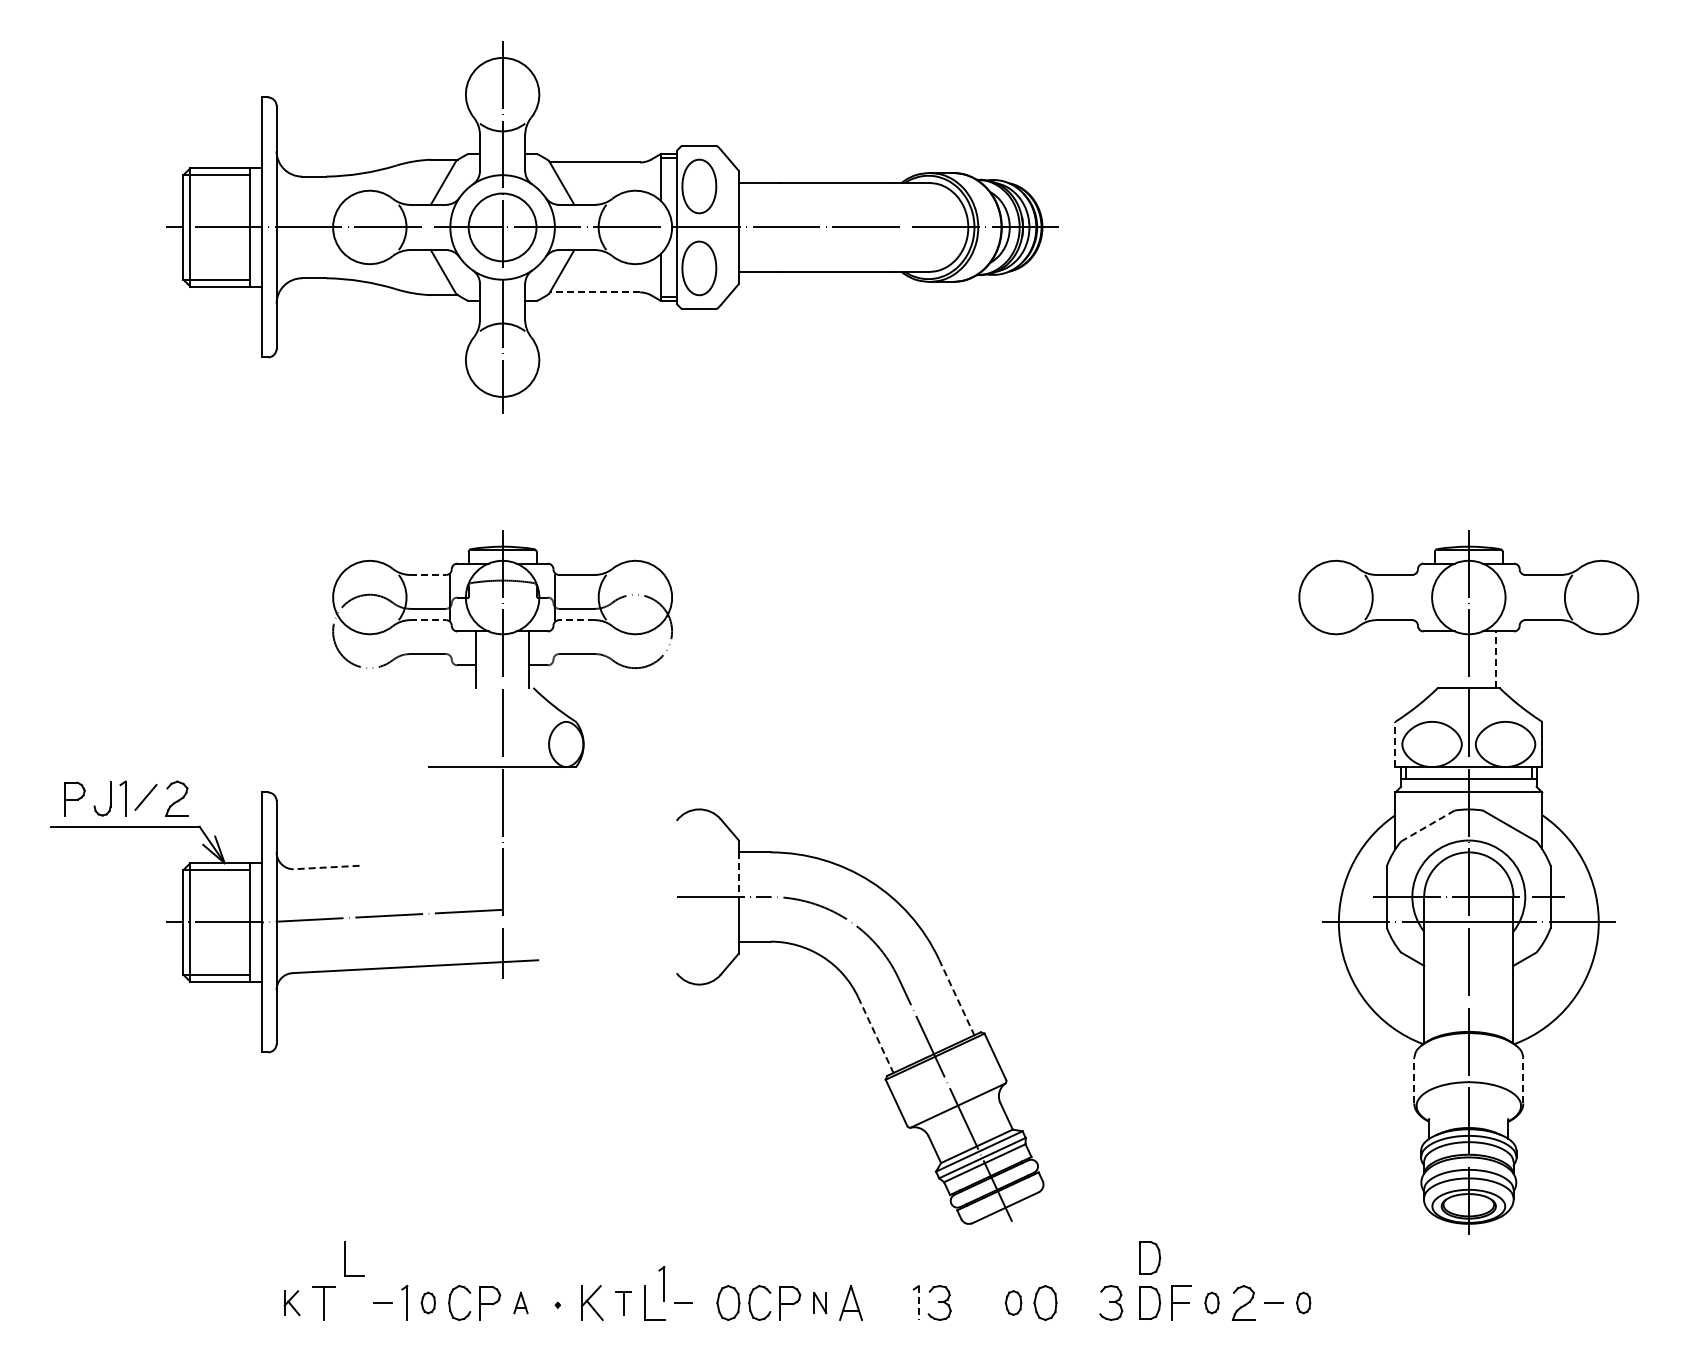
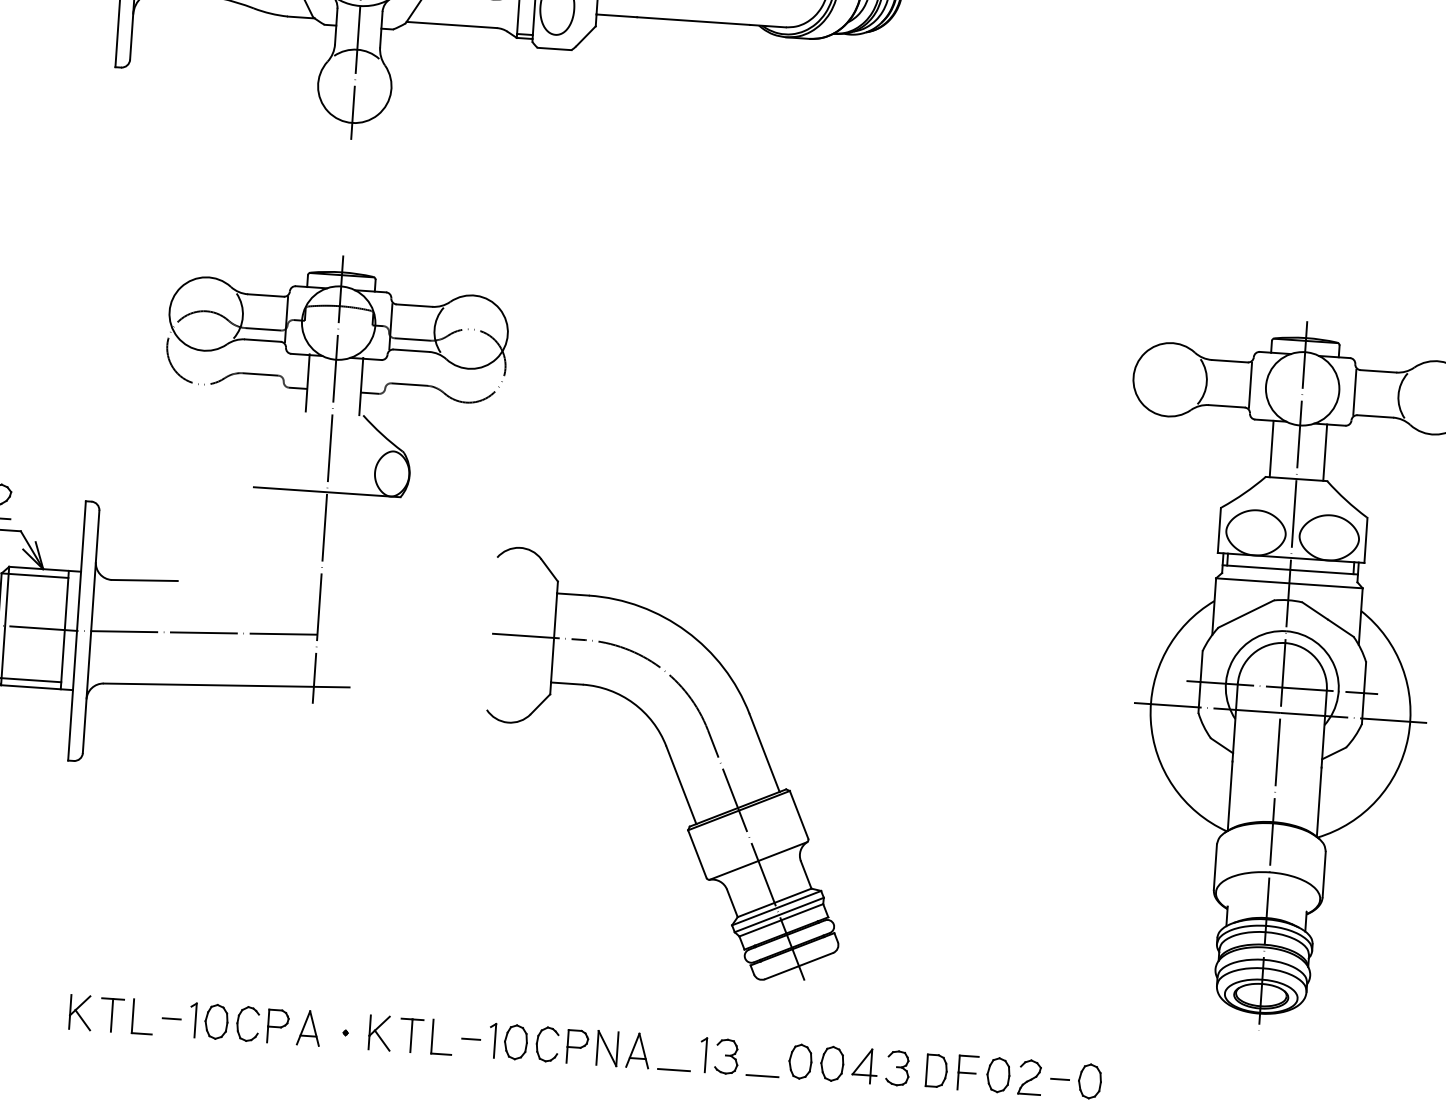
line: (594, 292) -> (451, 25), dashed -> solid
line: (428, 574) -> (266, 295), dashed -> solid
line: (1416, 597) -> (1250, 385), added
line: (1521, 597) -> (1355, 392), added
line: (428, 620) -> (263, 340), dashed -> solid
line: (577, 620) -> (411, 351), dashed -> solid
line: (1441, 659) -> (1271, 448), added
line: (1495, 659) -> (1325, 452), dashed -> solid
line: (1395, 744) -> (1219, 530), dashed -> solid
line: (1427, 826) -> (1245, 614), dashed -> solid
line: (326, 867) -> (144, 580), dashed -> solid
line: (738, 875) -> (555, 616), dashed -> solid
line: (956, 997) -> (764, 753), dashed -> solid
line: (875, 1035) -> (680, 785), dashed -> solid
line: (1414, 1080) -> (1215, 866), dashed -> solid
line: (1523, 1080) -> (1324, 874), dashed -> solid
part: (1150, 1257) -> (940, 1025), removed
part: (345, 1258) -> (133, 1015), moved
part: (661, 1283) -> (492, 1040), moved
part: (428, 1302) -> (216, 1021), size x1.67
part: (520, 1302) -> (308, 1027), size x1.67
part: (820, 1302) -> (607, 1048), size x1.67
part: (1013, 1302) -> (800, 1061), size x1.43
part: (1077, 1302) -> (864, 1065), added
part: (1211, 1302) -> (997, 1074), size x1.67
part: (1303, 1302) -> (1089, 1080), size x1.67
part: (291, 1303) -> (80, 1013), size x1.43
part: (623, 1303) -> (411, 1035), size x1.43
line: (918, 1303) -> (705, 1055), dashed -> solid
line: (887, 1319) -> (673, 1069), added
line: (976, 1319) -> (762, 1075), added

